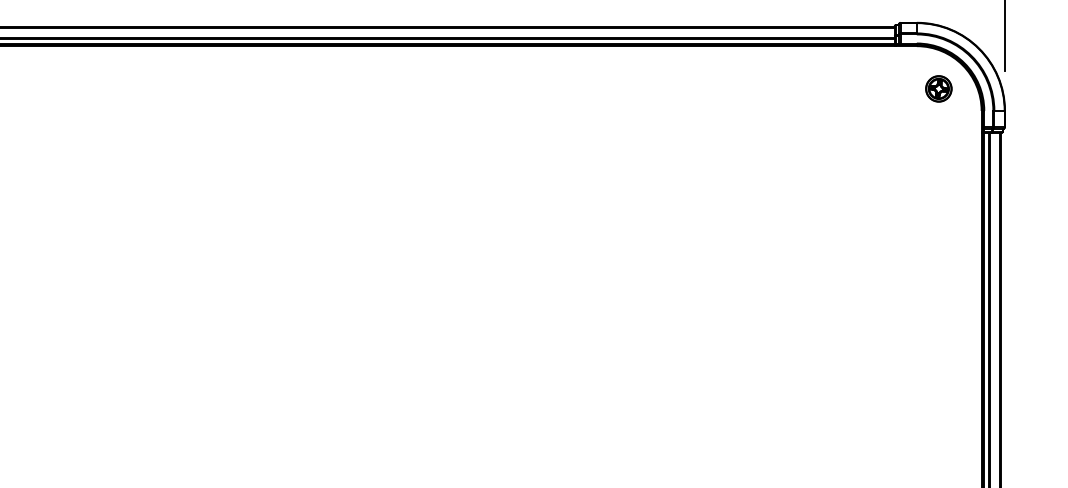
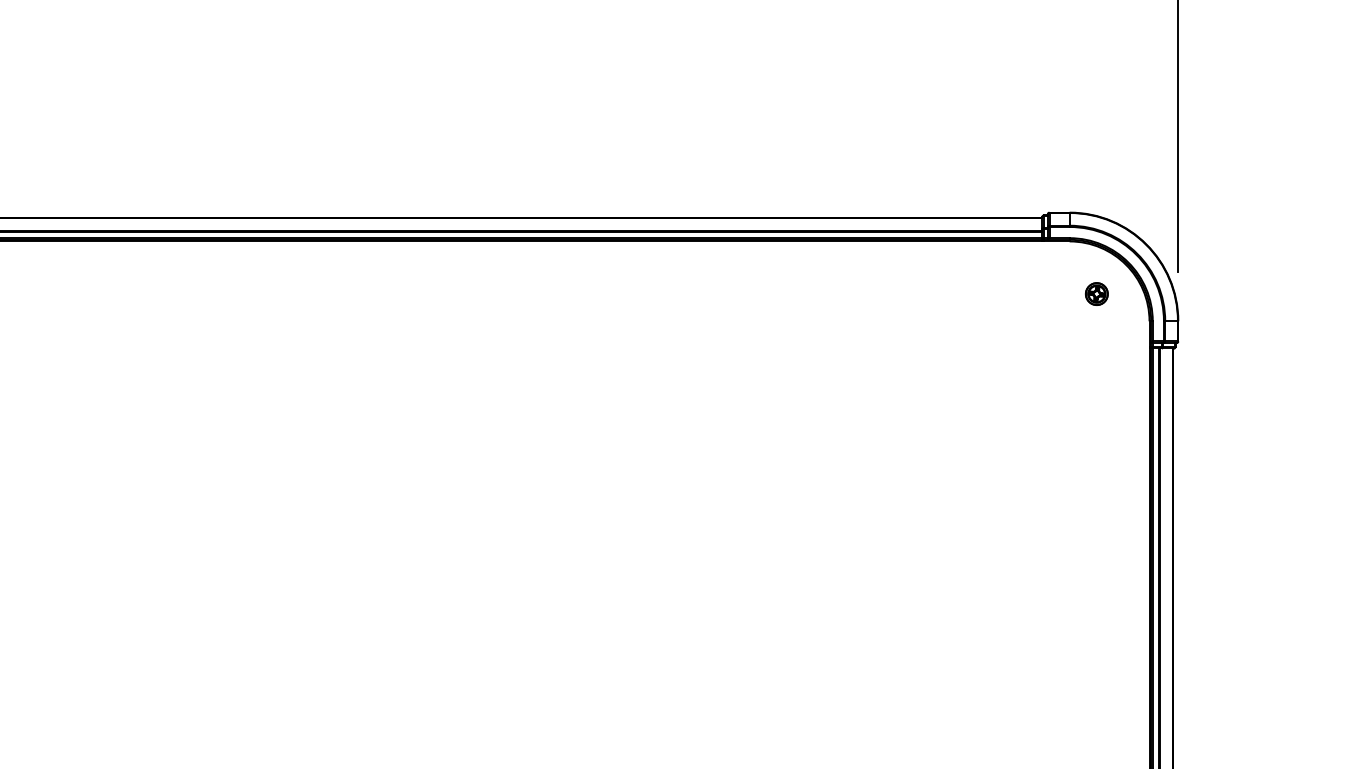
part: (938, 88) -> (1096, 293), size x0.7

